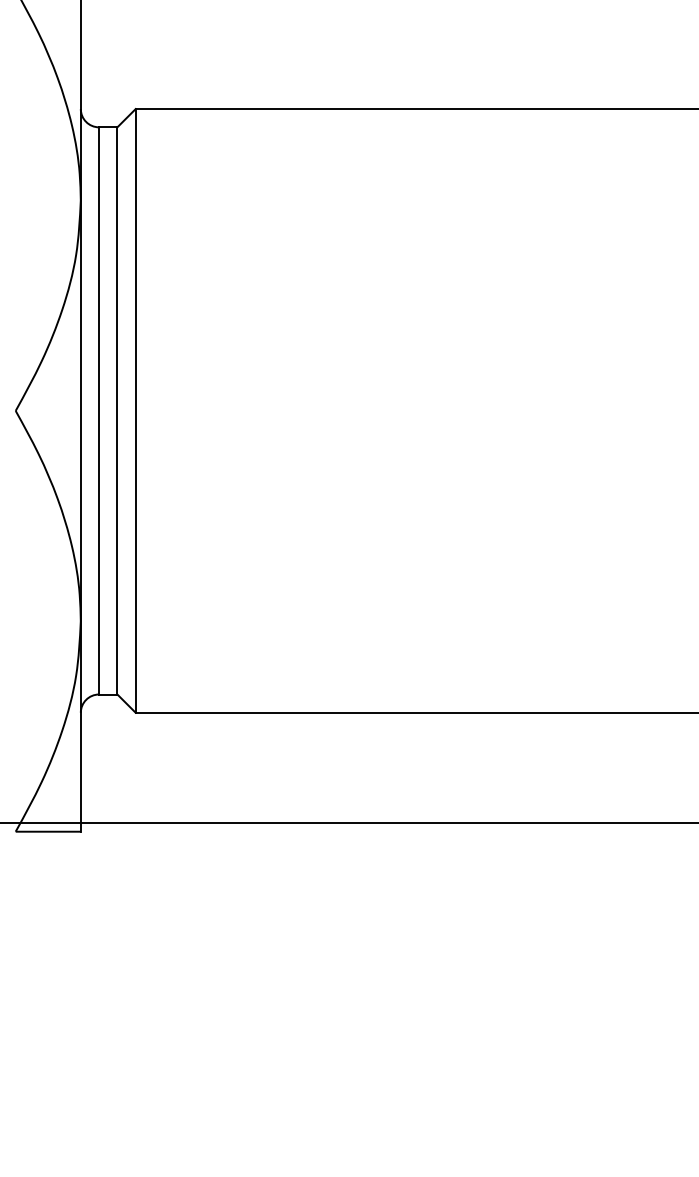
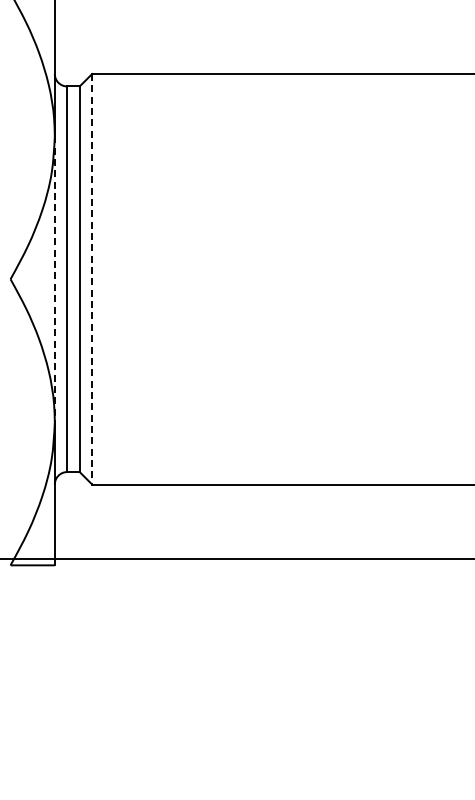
line: (80, 411) -> (54, 279), solid -> dashed
line: (136, 411) -> (92, 279), solid -> dashed

